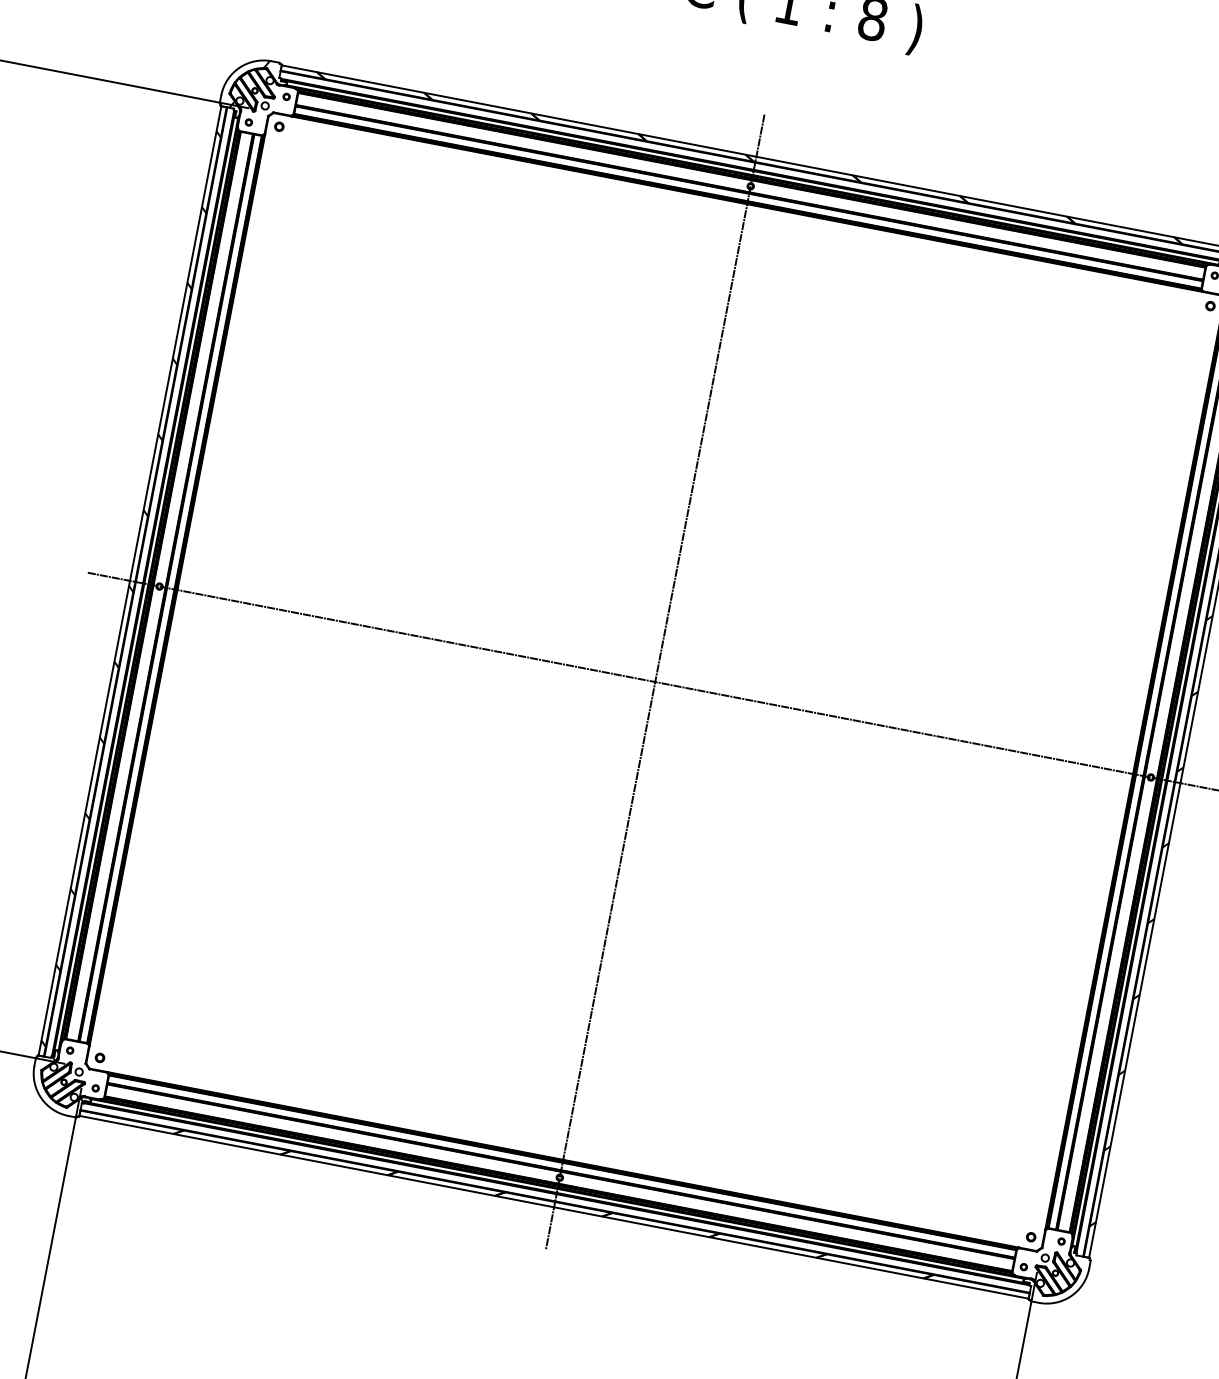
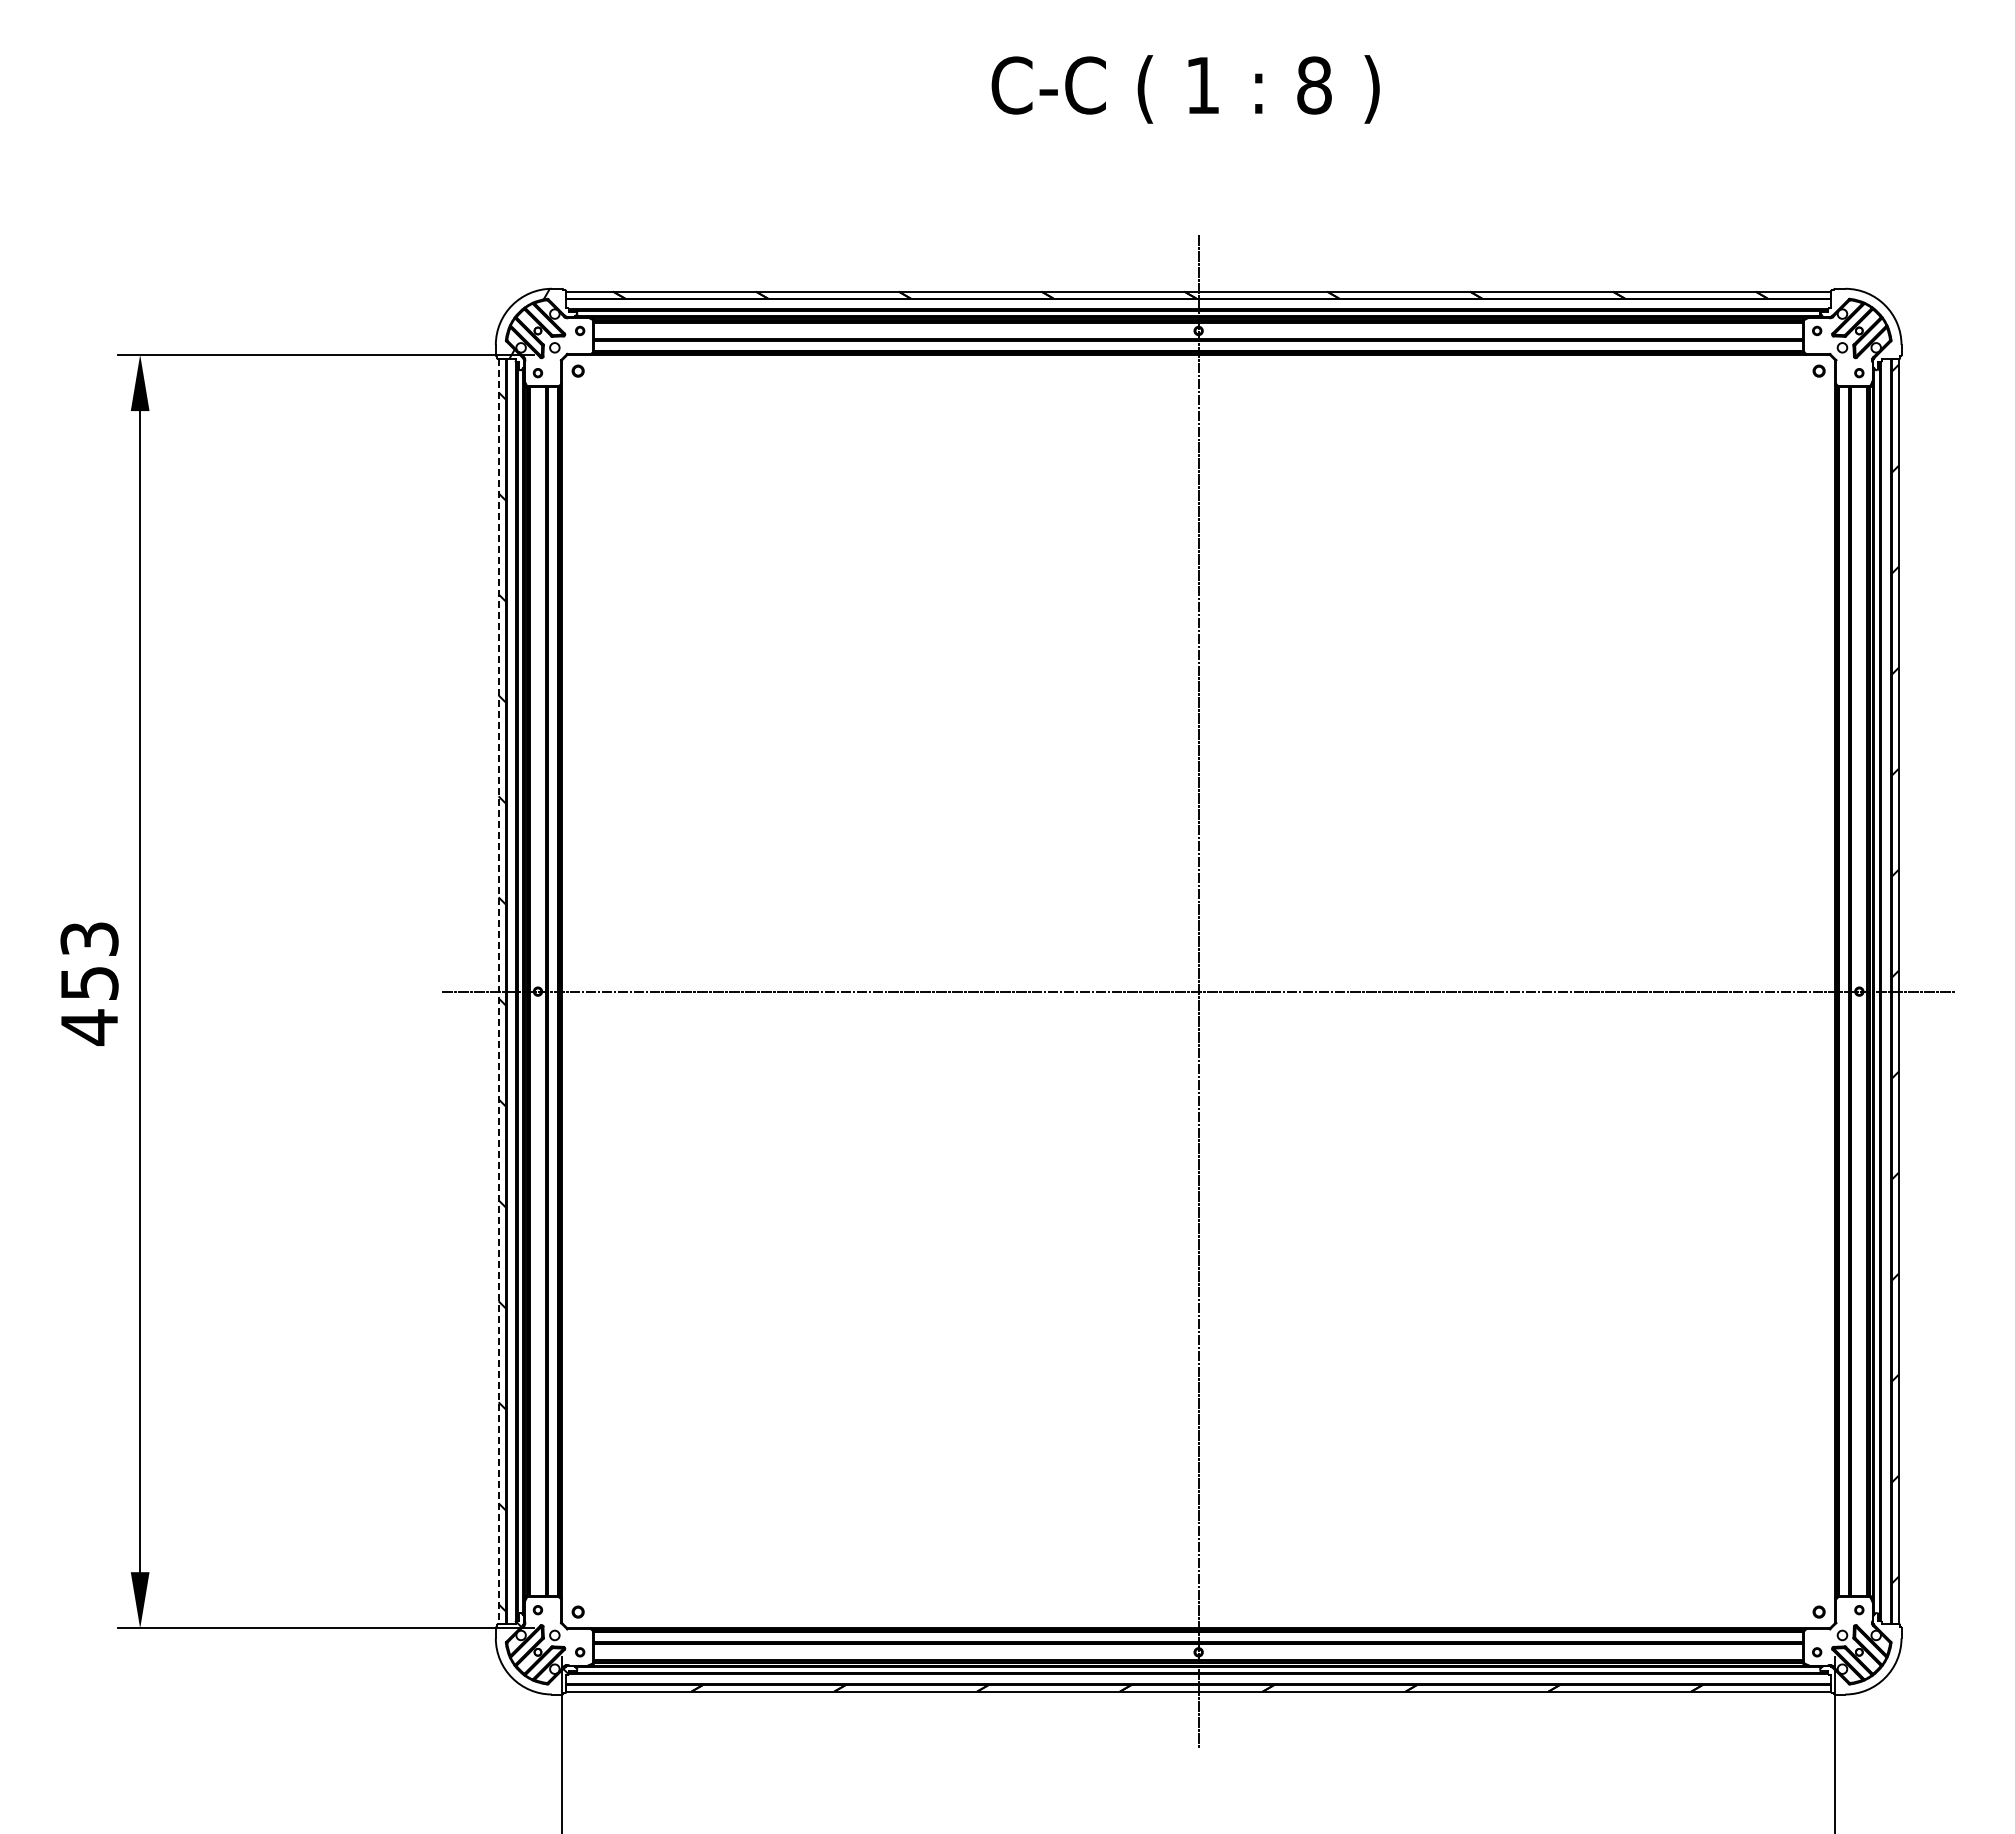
line: (129, 580) -> (498, 991), solid -> dashed

